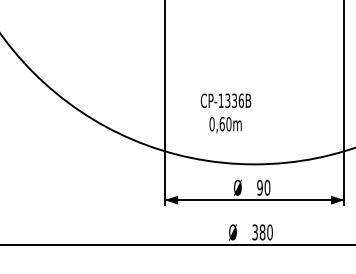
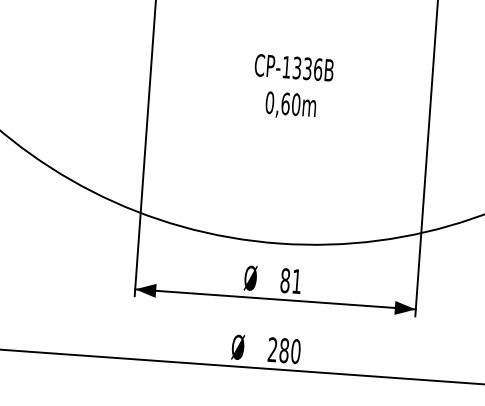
text: (225, 113) -> (292, 87), moved
text: (263, 187) -> (290, 280), 90 -> 81
text: (254, 232) -> (271, 349), 380 -> 280

